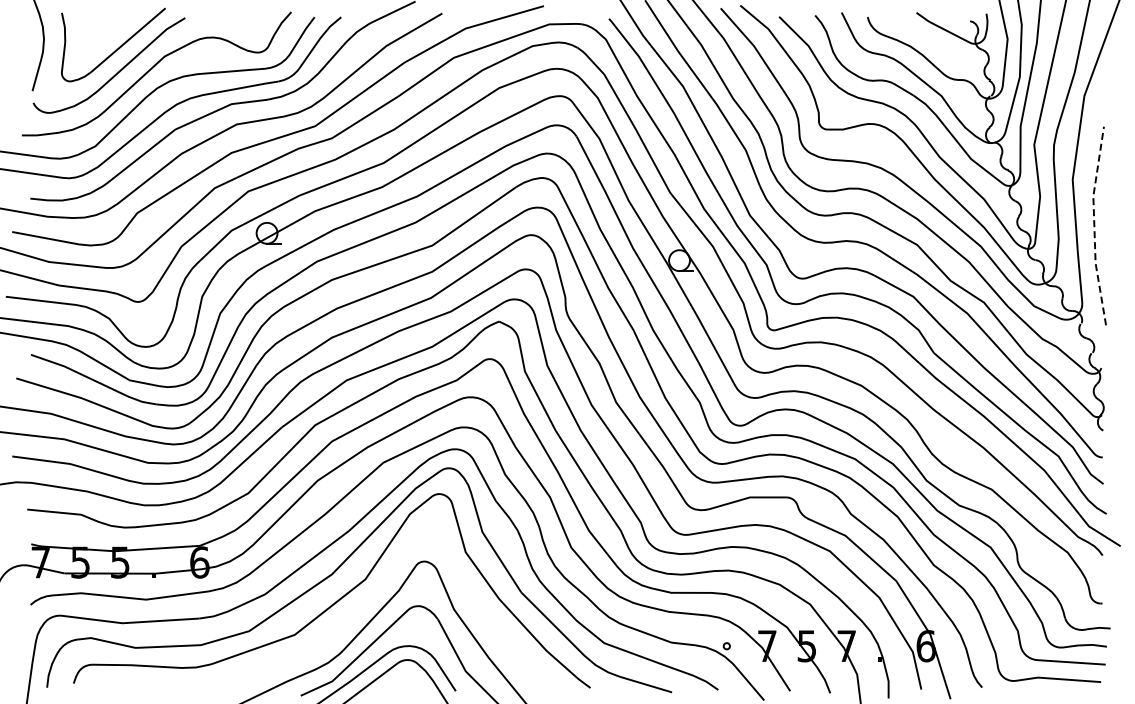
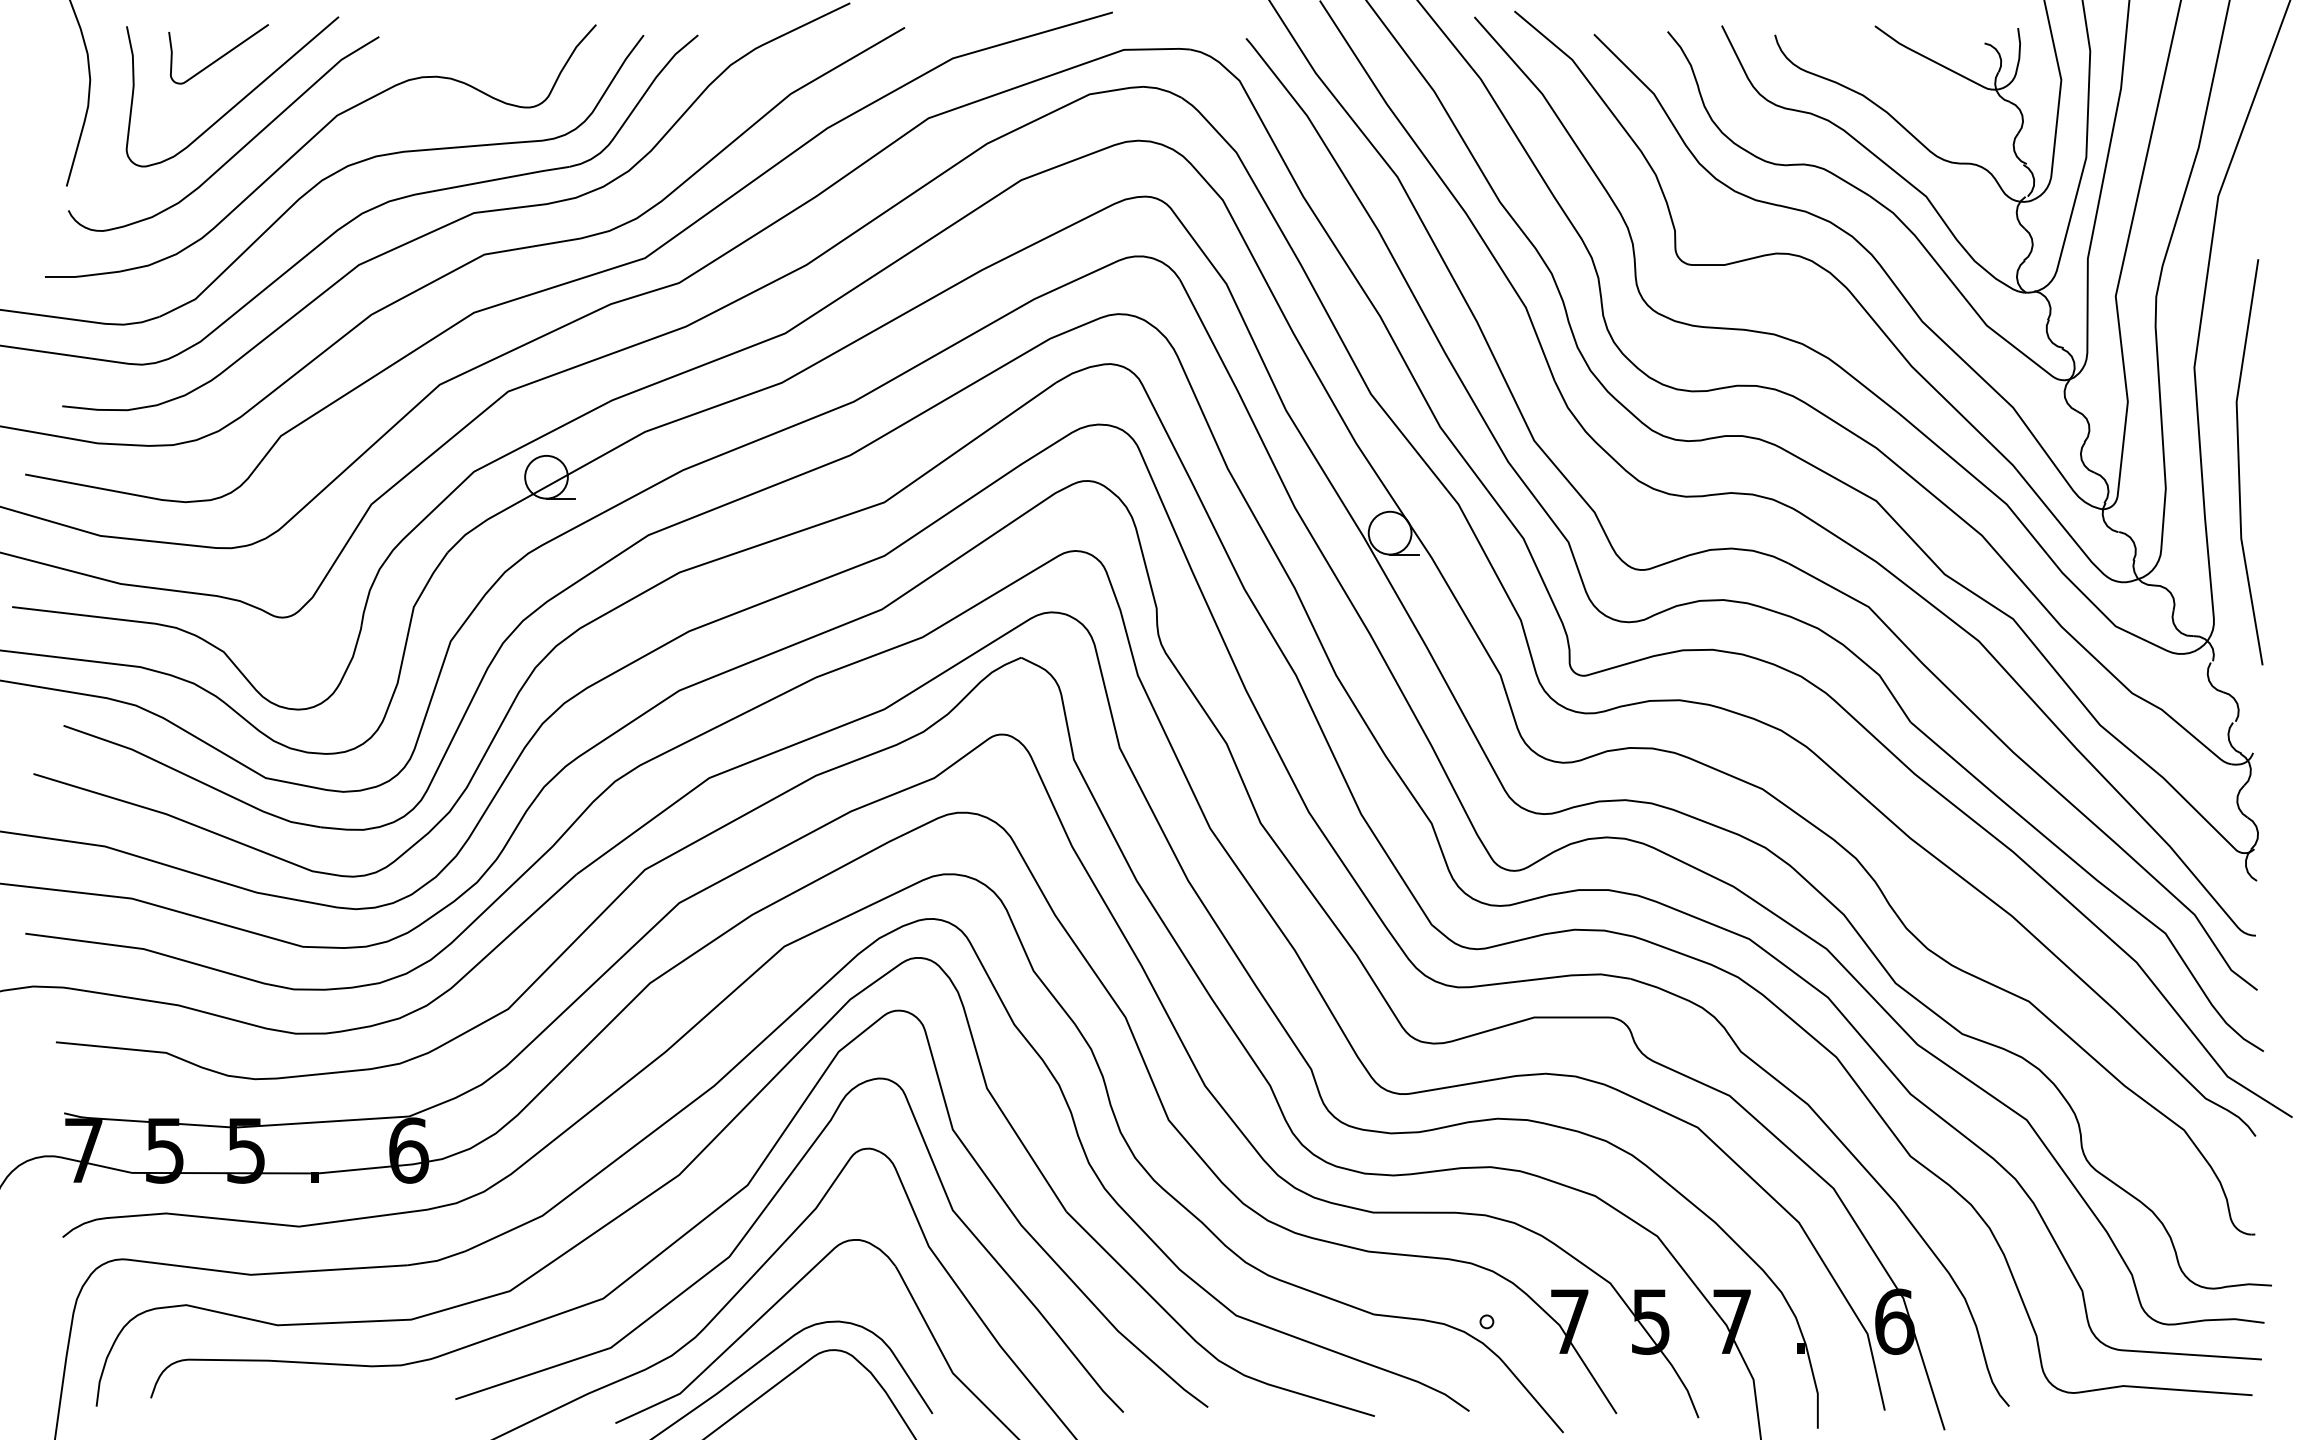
curve: (107, 27) -> (220, 56), added
line: (1094, 225) -> (2238, 461), dashed -> solid
curve: (370, 597) -> (758, 1222), added

